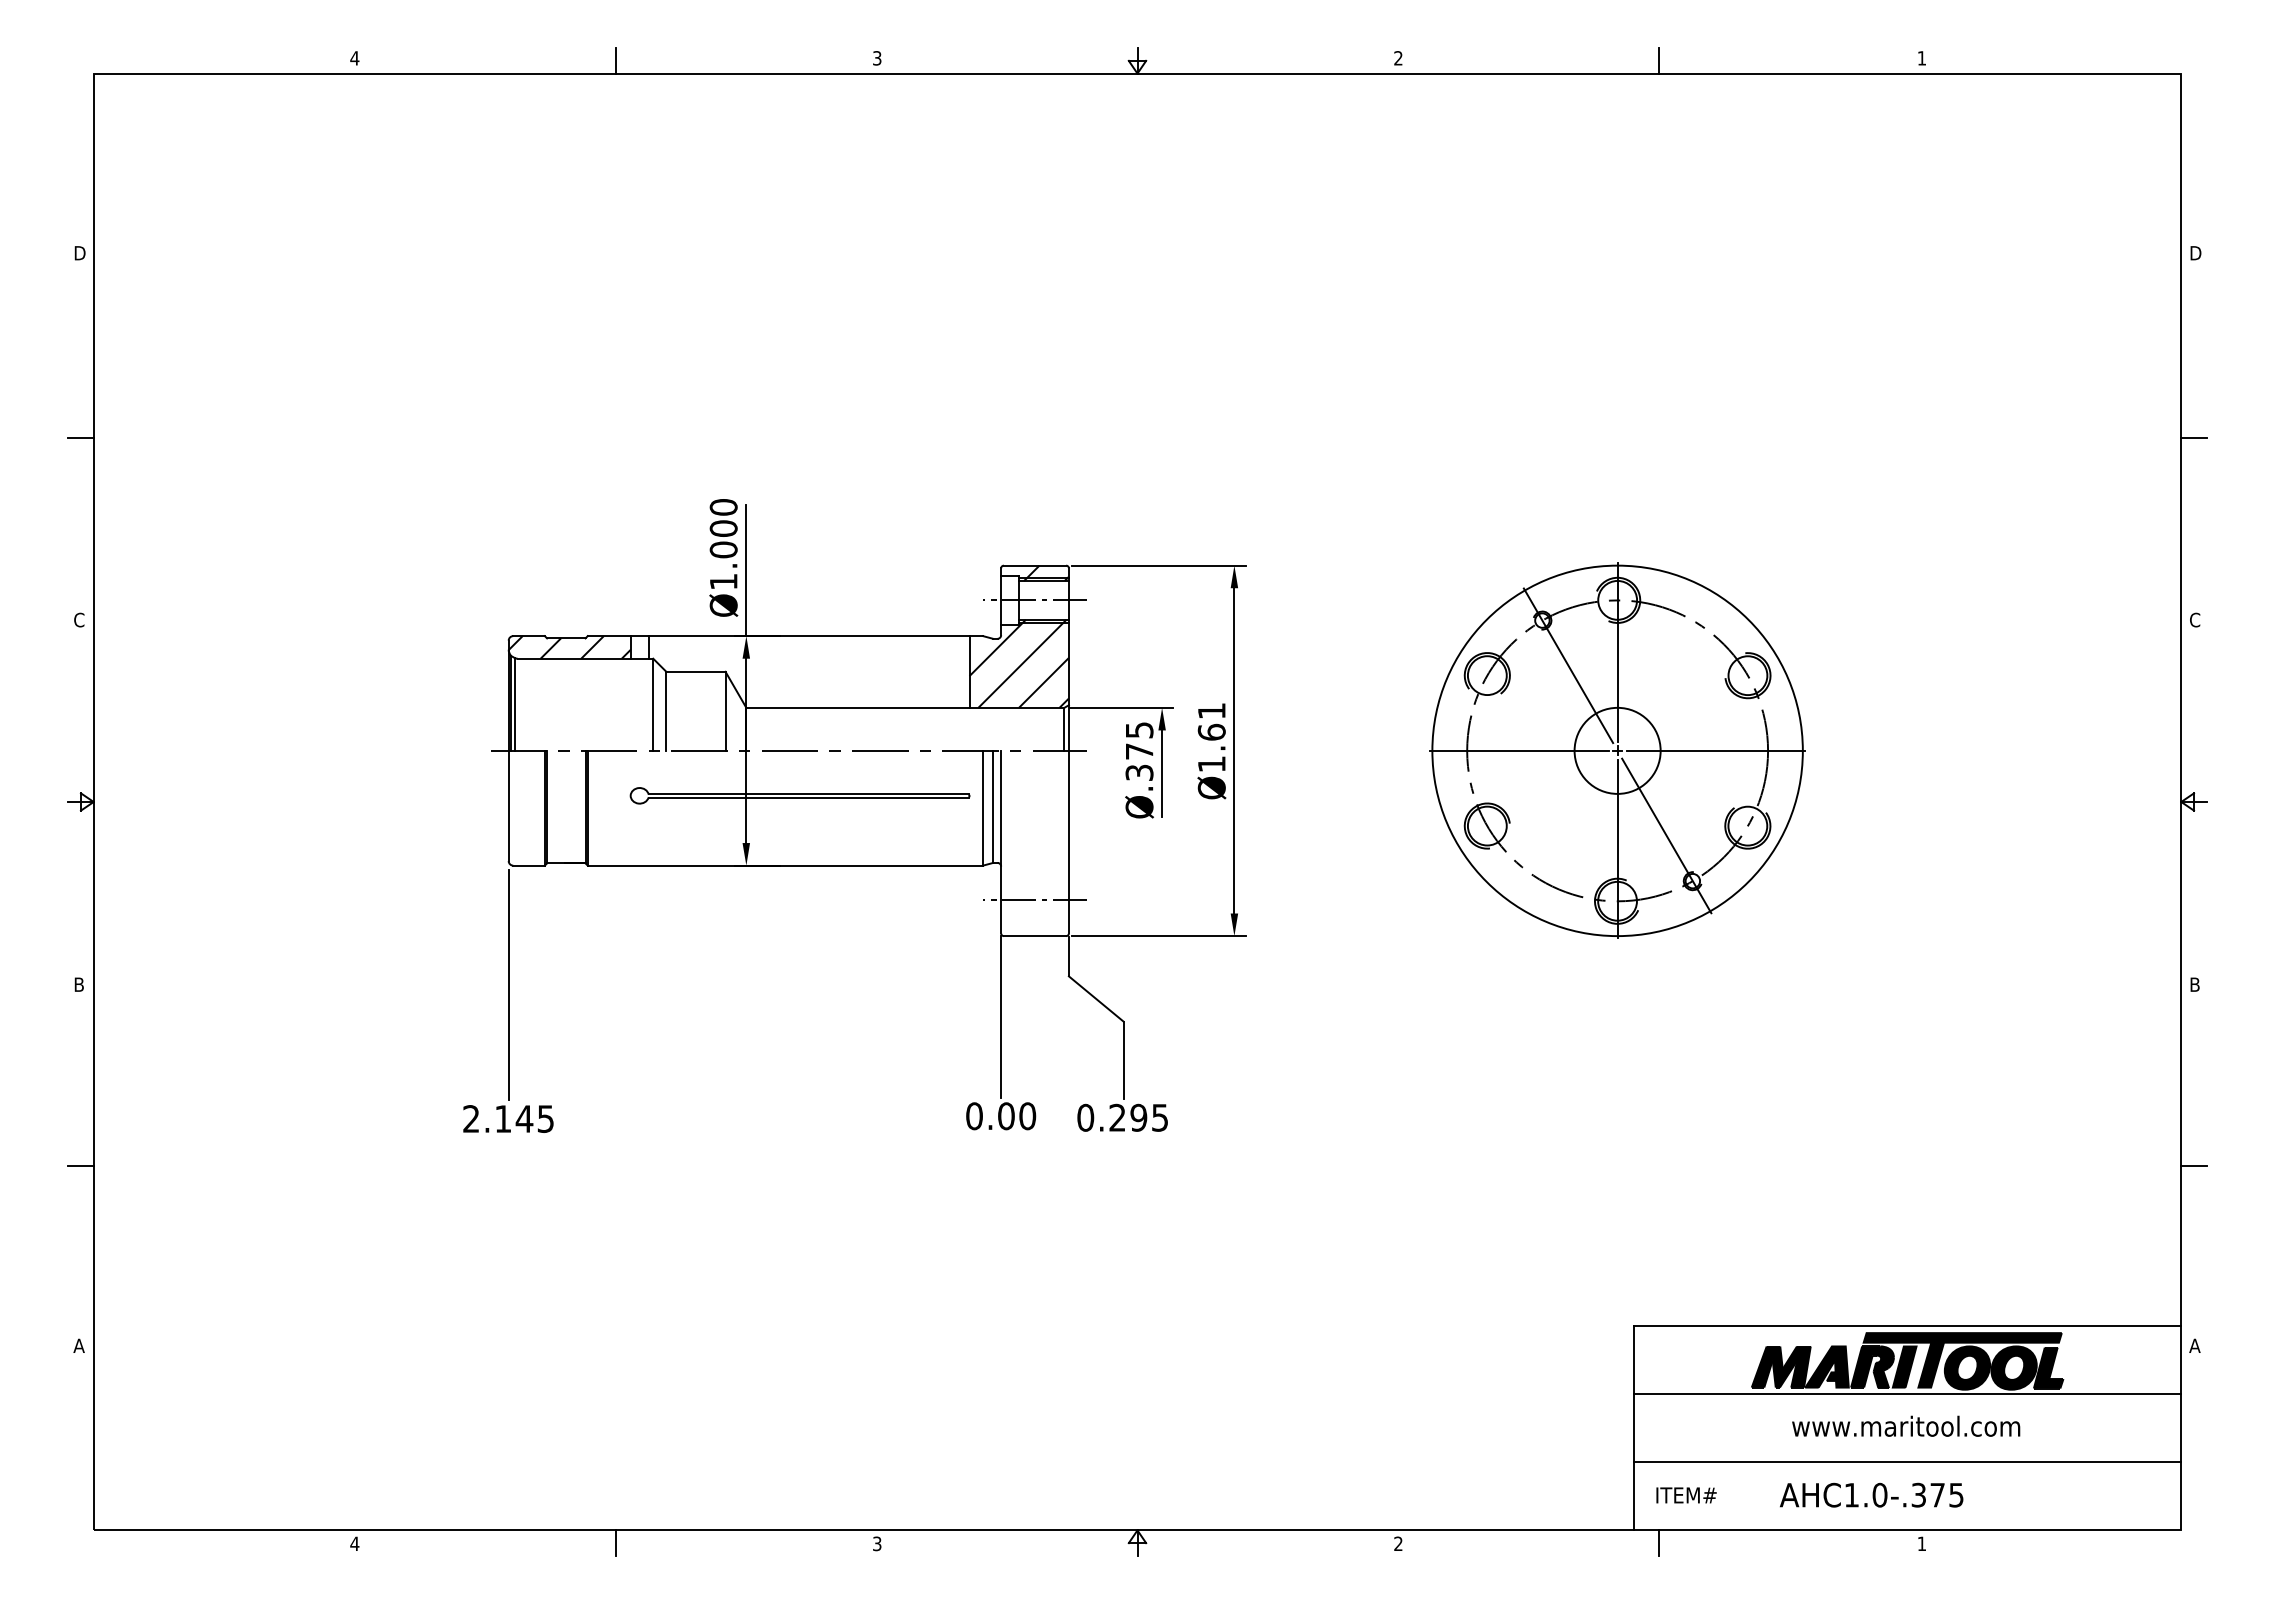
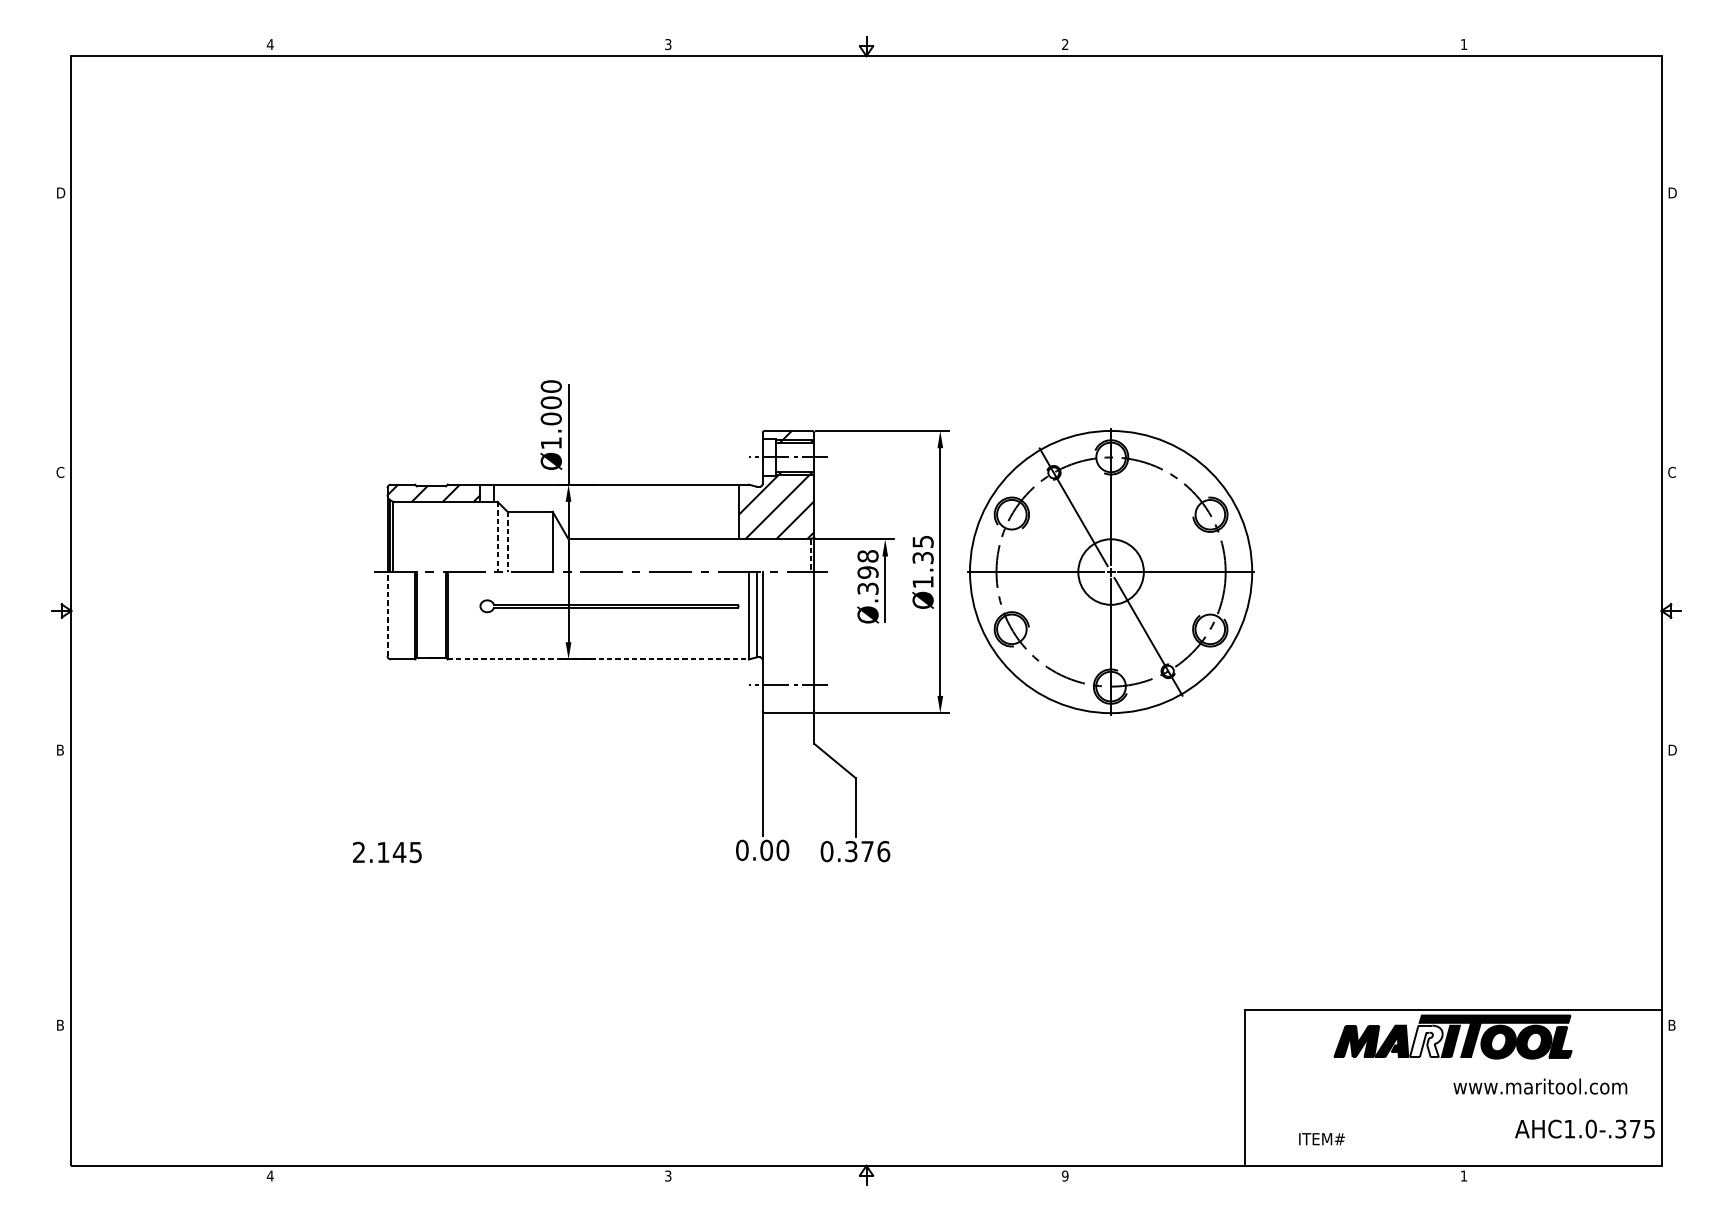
line: (615, 60) -> (468, 46), removed
line: (1659, 60) -> (1264, 46), removed
line: (80, 437) -> (61, 333), removed
line: (2193, 437) -> (1670, 333), removed
line: (653, 705) -> (497, 537), solid -> dashed
line: (666, 711) -> (507, 542), solid -> dashed
text: (1211, 721) -> (922, 549), Ø1.61 -> Ø1.35
line: (1064, 729) -> (810, 555), solid -> dashed
text: (1139, 740) -> (868, 564), Ø.375 -> Ø.398
part: (1617, 750) -> (1111, 571), moved
line: (508, 805) -> (387, 613), solid -> dashed
line: (785, 865) -> (598, 659), solid -> dashed
line: (508, 984) -> (387, 750), removed
text: (2196, 984) -> (1673, 750), B -> D
text: (1138, 1117) -> (867, 851), 0.295 -> 0.376
line: (80, 1166) -> (61, 888), removed
line: (2193, 1166) -> (1670, 888), removed
text: (78, 1345) -> (59, 1024), A -> B
text: (2194, 1345) -> (1671, 1024), A -> B
fill: (1872, 1367) -> (1426, 1041), removed
line: (1907, 1393) -> (1453, 1061), removed
text: (1906, 1425) -> (1540, 1085), moved
line: (1907, 1462) -> (1453, 1114), removed
text: (1871, 1494) -> (1584, 1128), moved
text: (1686, 1495) -> (1321, 1139), moved
line: (615, 1542) -> (468, 1175), removed
line: (1659, 1542) -> (1264, 1175), removed
text: (1398, 1543) -> (1065, 1175), 2 -> 9

